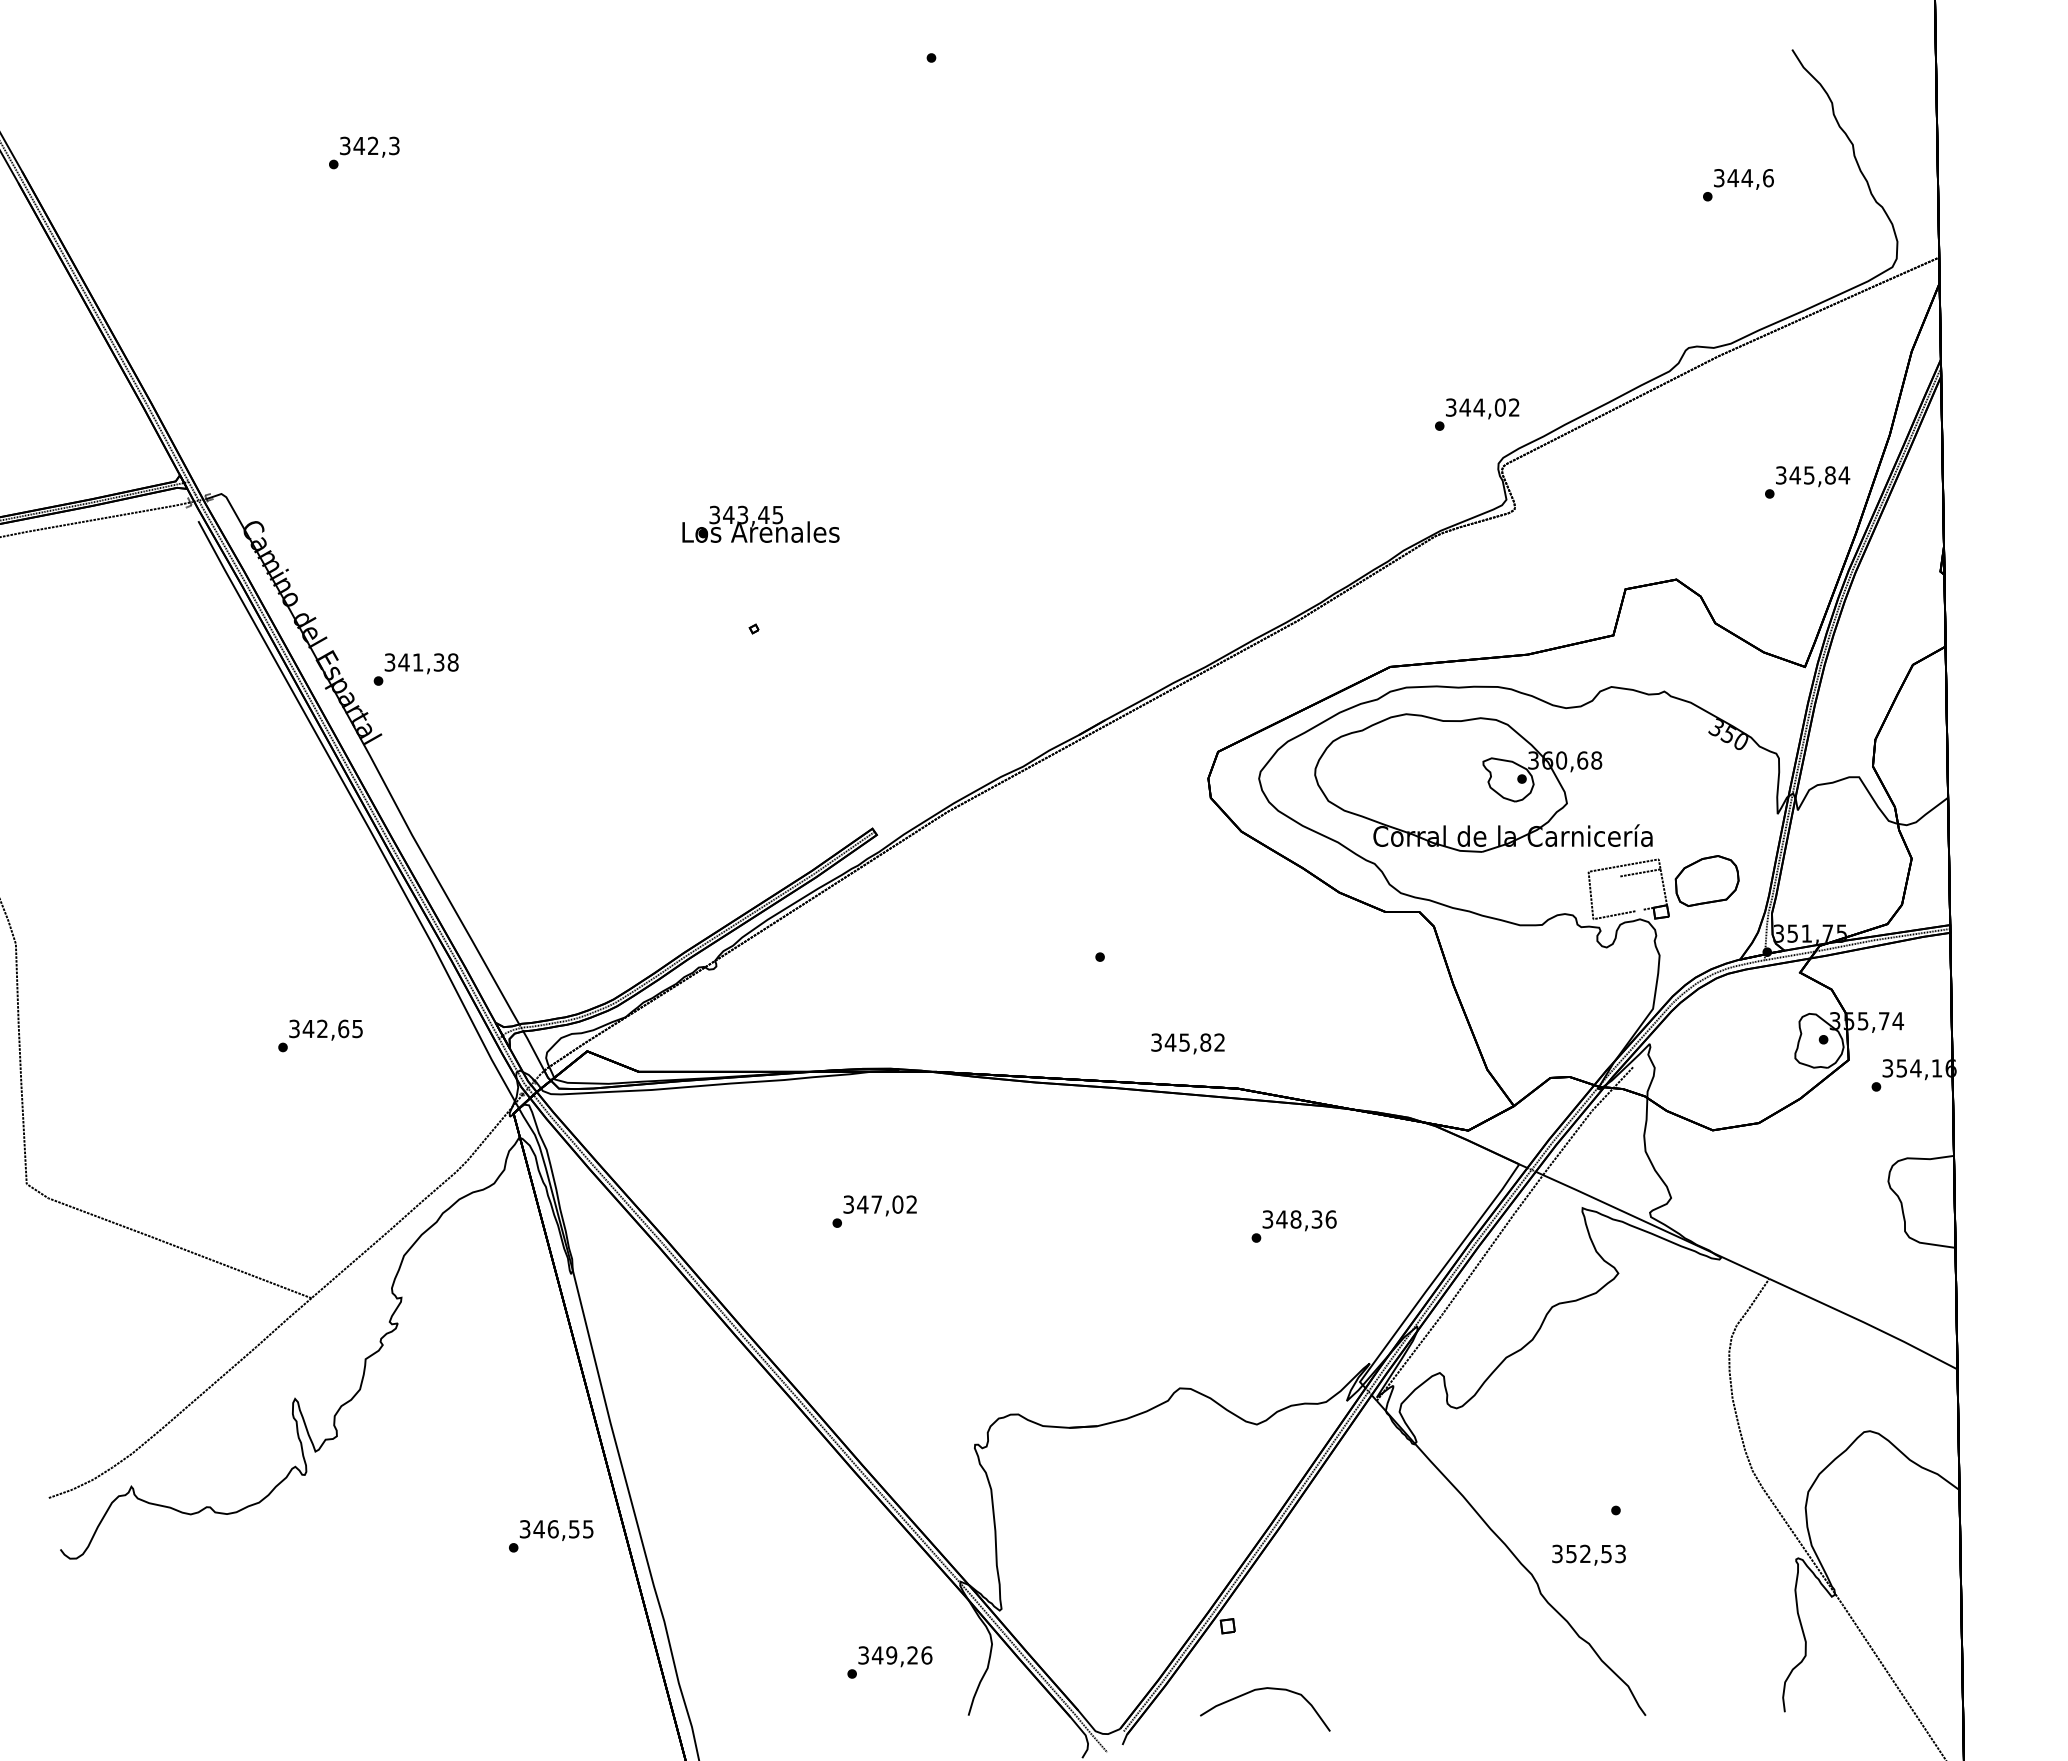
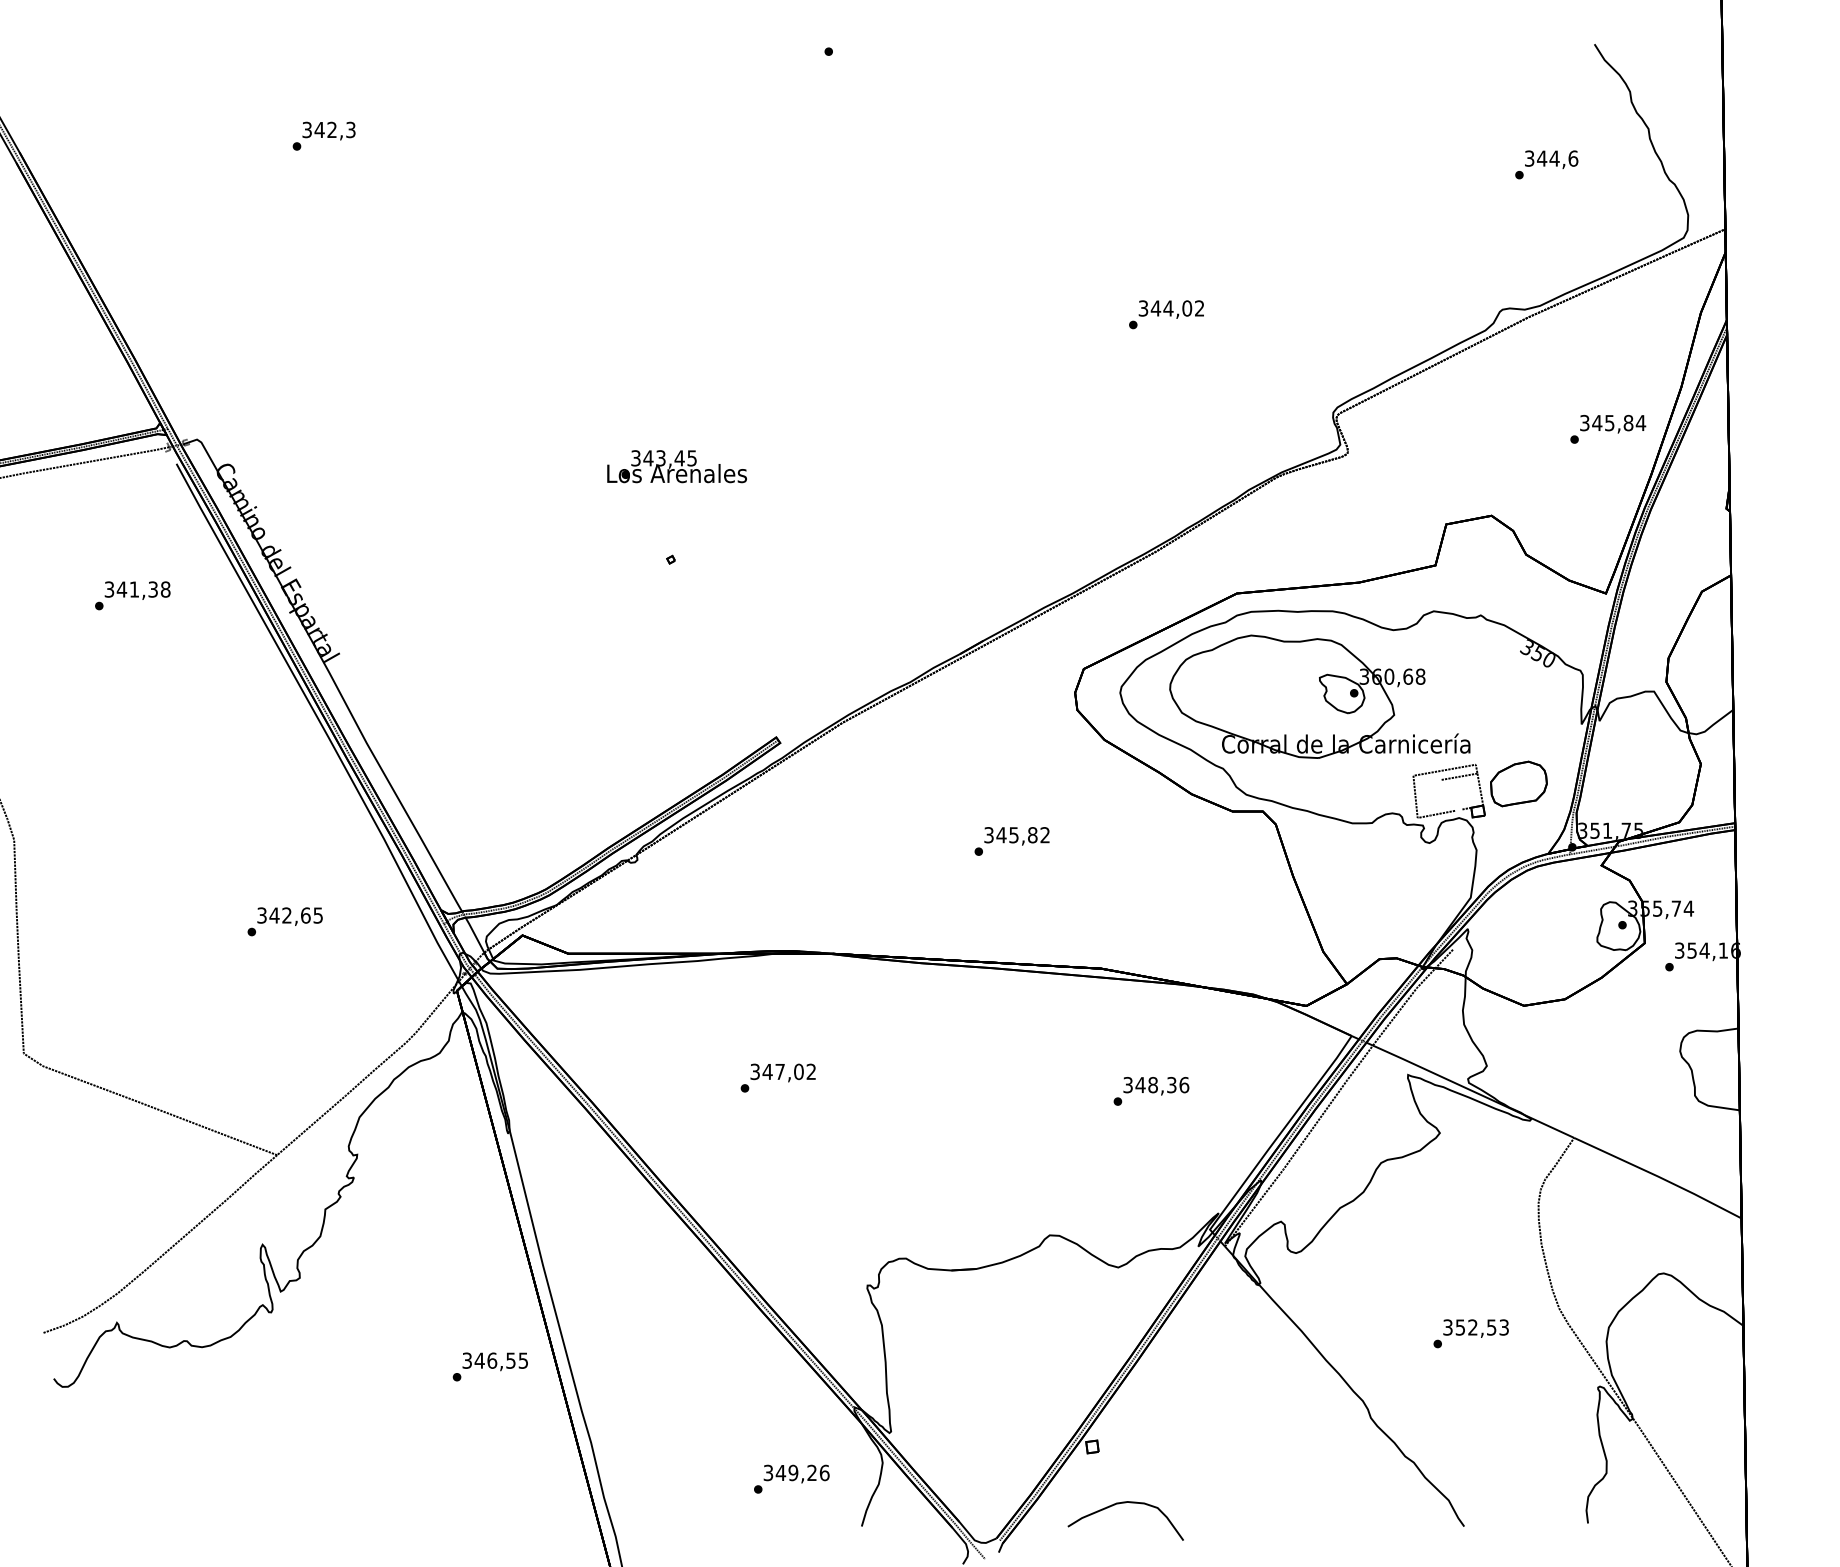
text: (1477, 414) -> (1166, 314), moved
text: (415, 669) -> (132, 595), moved
text: (1187, 1043) -> (1016, 835), moved
text: (1588, 1554) -> (1475, 1327), moved

